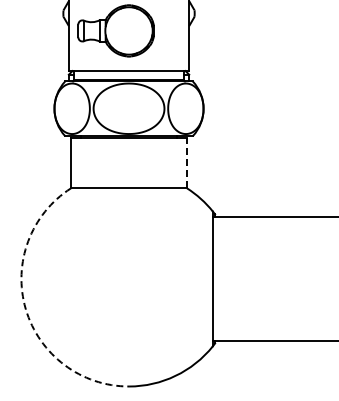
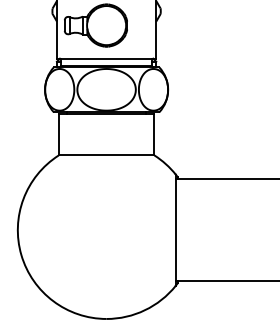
line: (187, 162) -> (154, 134), dashed -> solid
arc: (25, 309) -> (21, 255), dashed -> solid

